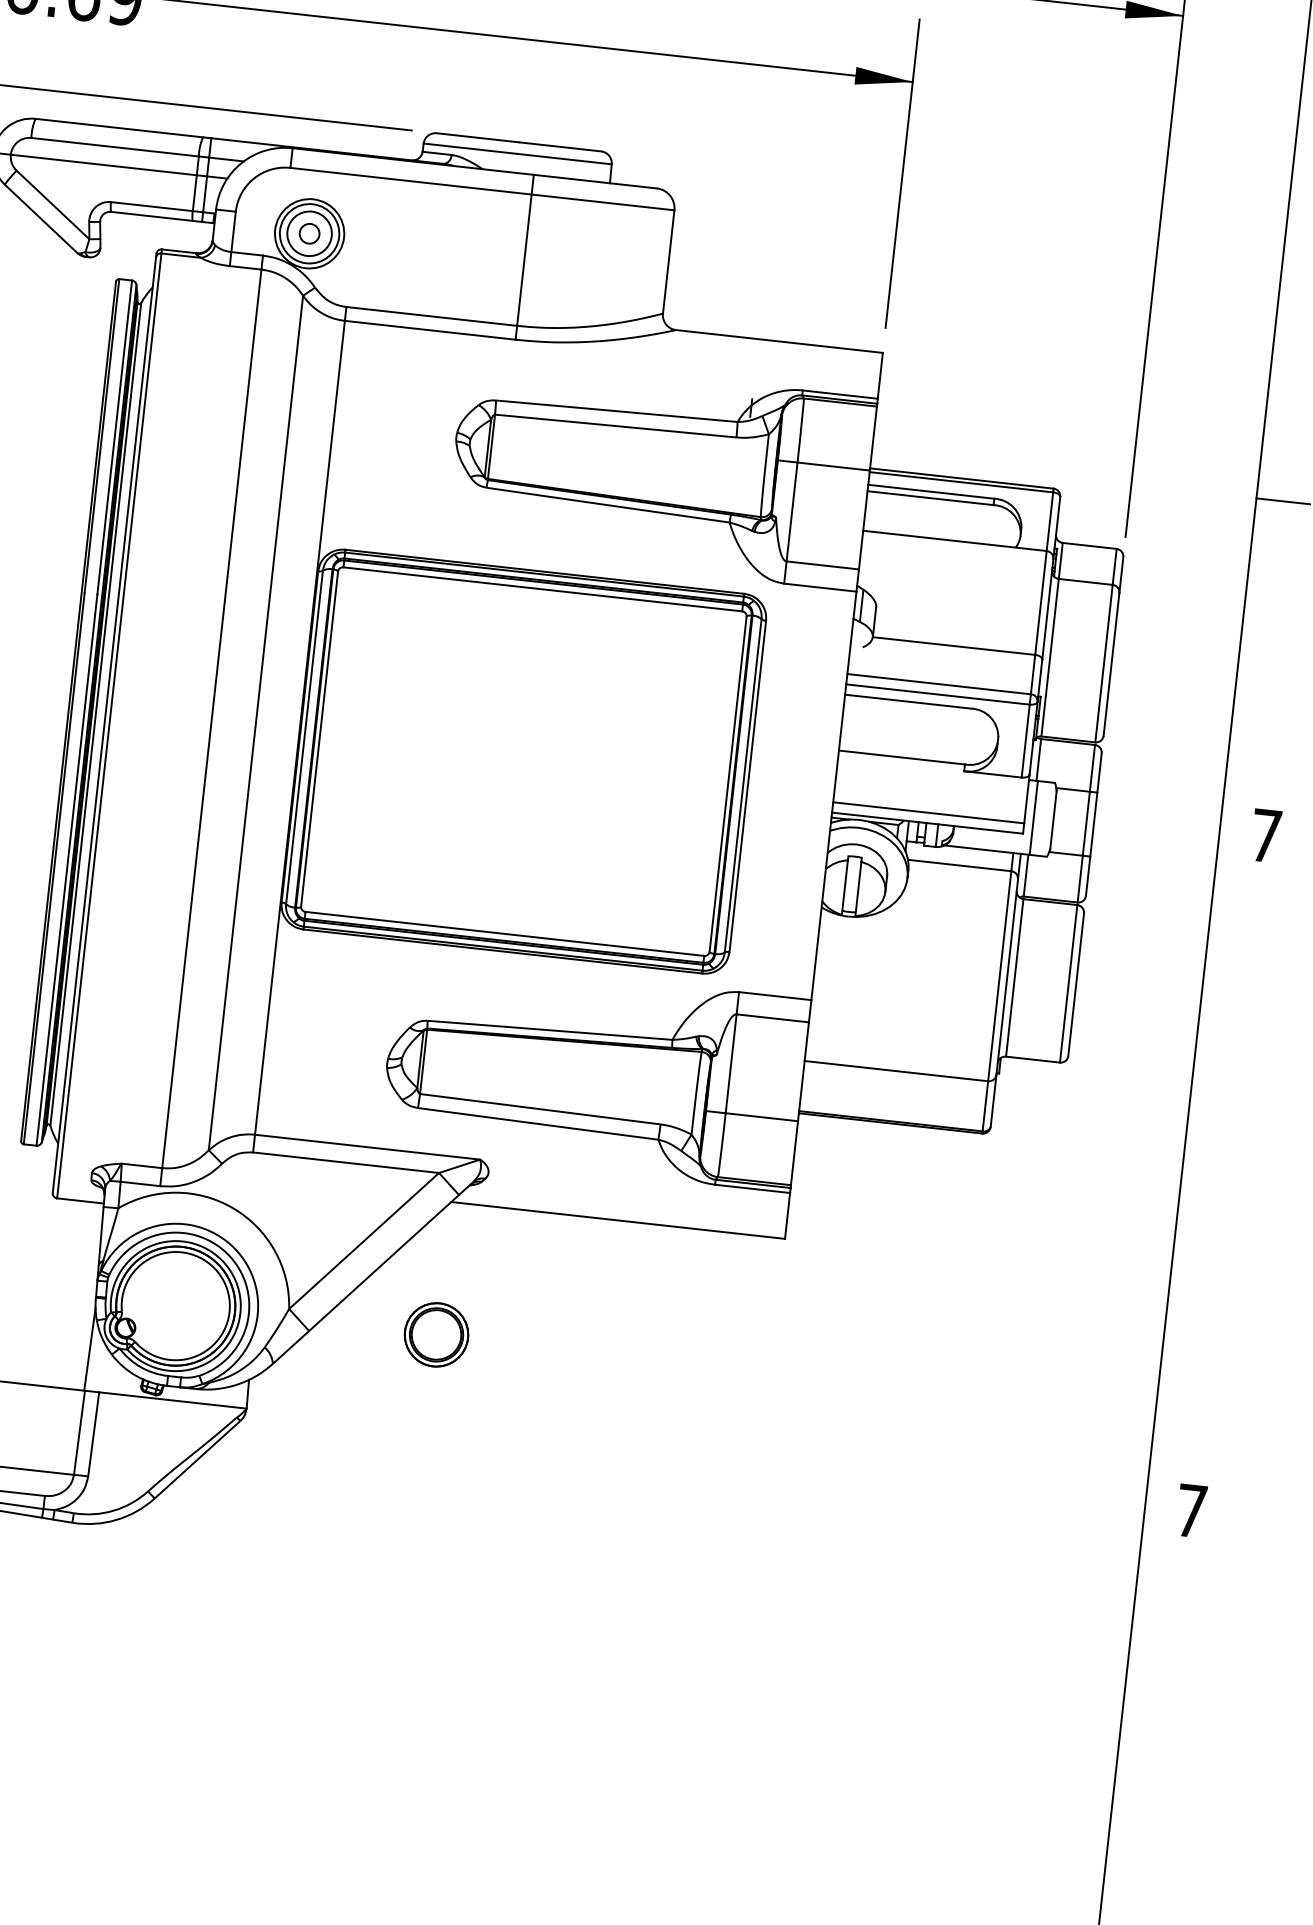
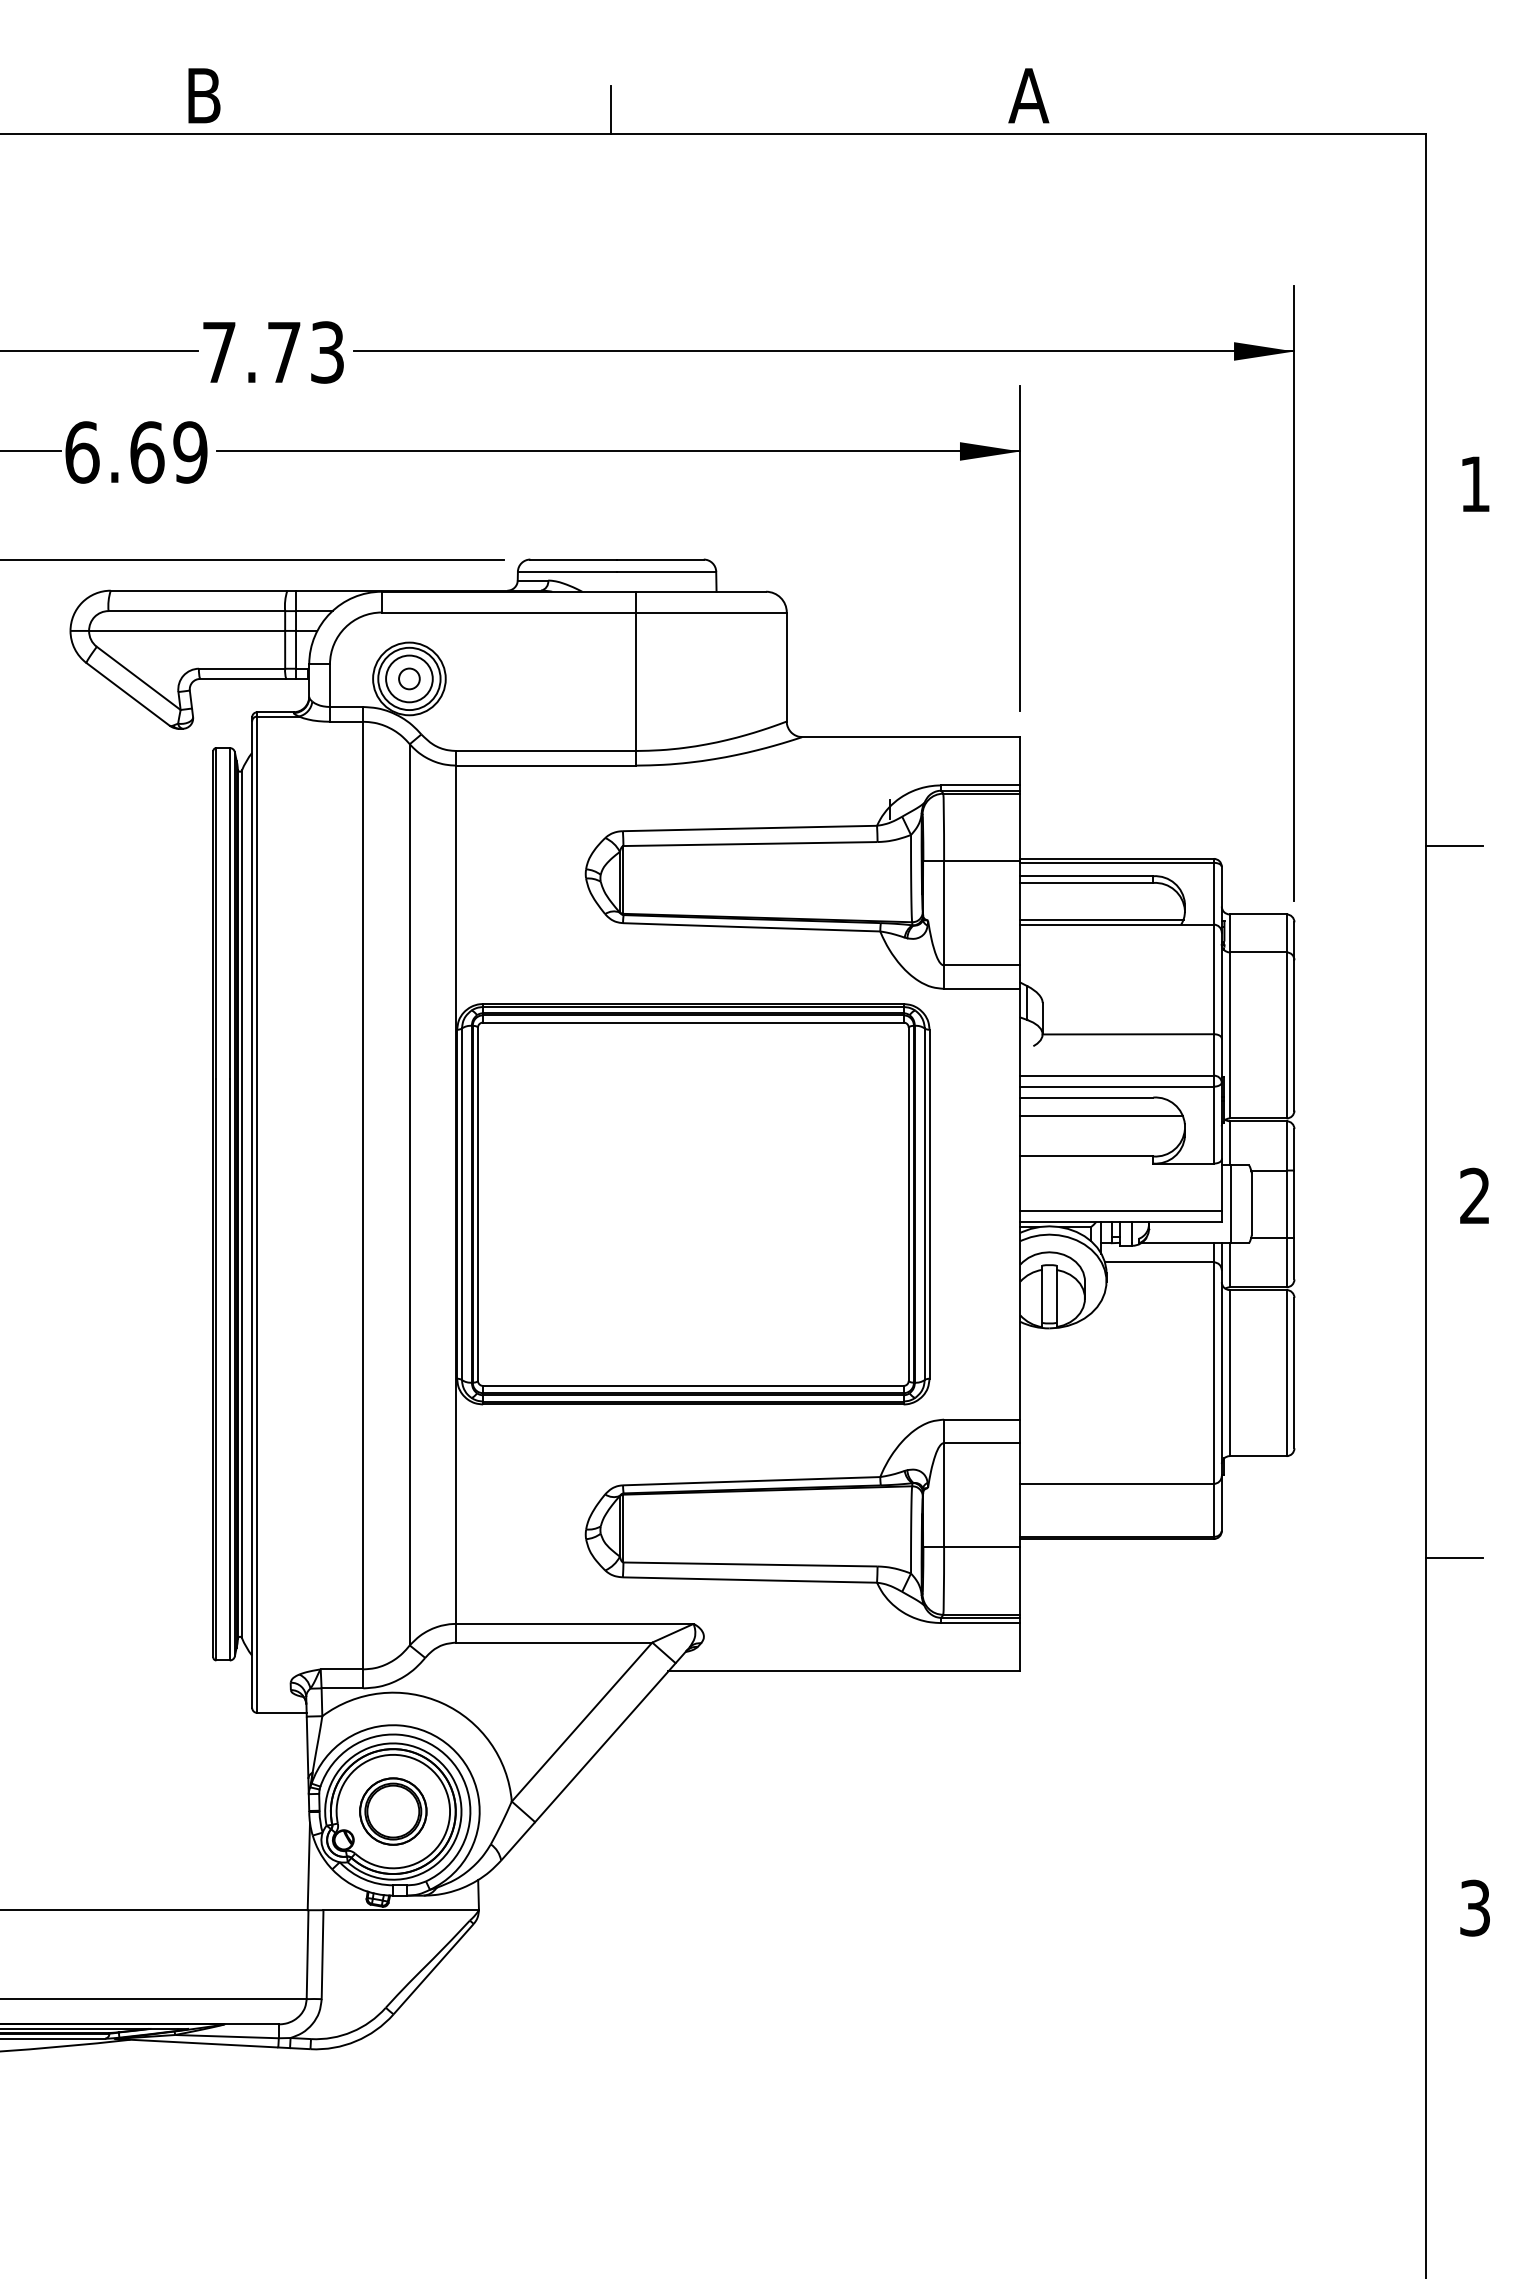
line: (940, 534) -> (1101, 919), added
line: (920, 720) -> (1101, 1115), added
text: (1265, 835) -> (1474, 1195), 7 -> 2
line: (1208, 1176) -> (1454, 1557), added
part: (436, 1334) -> (393, 1811), moved
text: (1190, 1510) -> (1474, 1907), 7 -> 3

